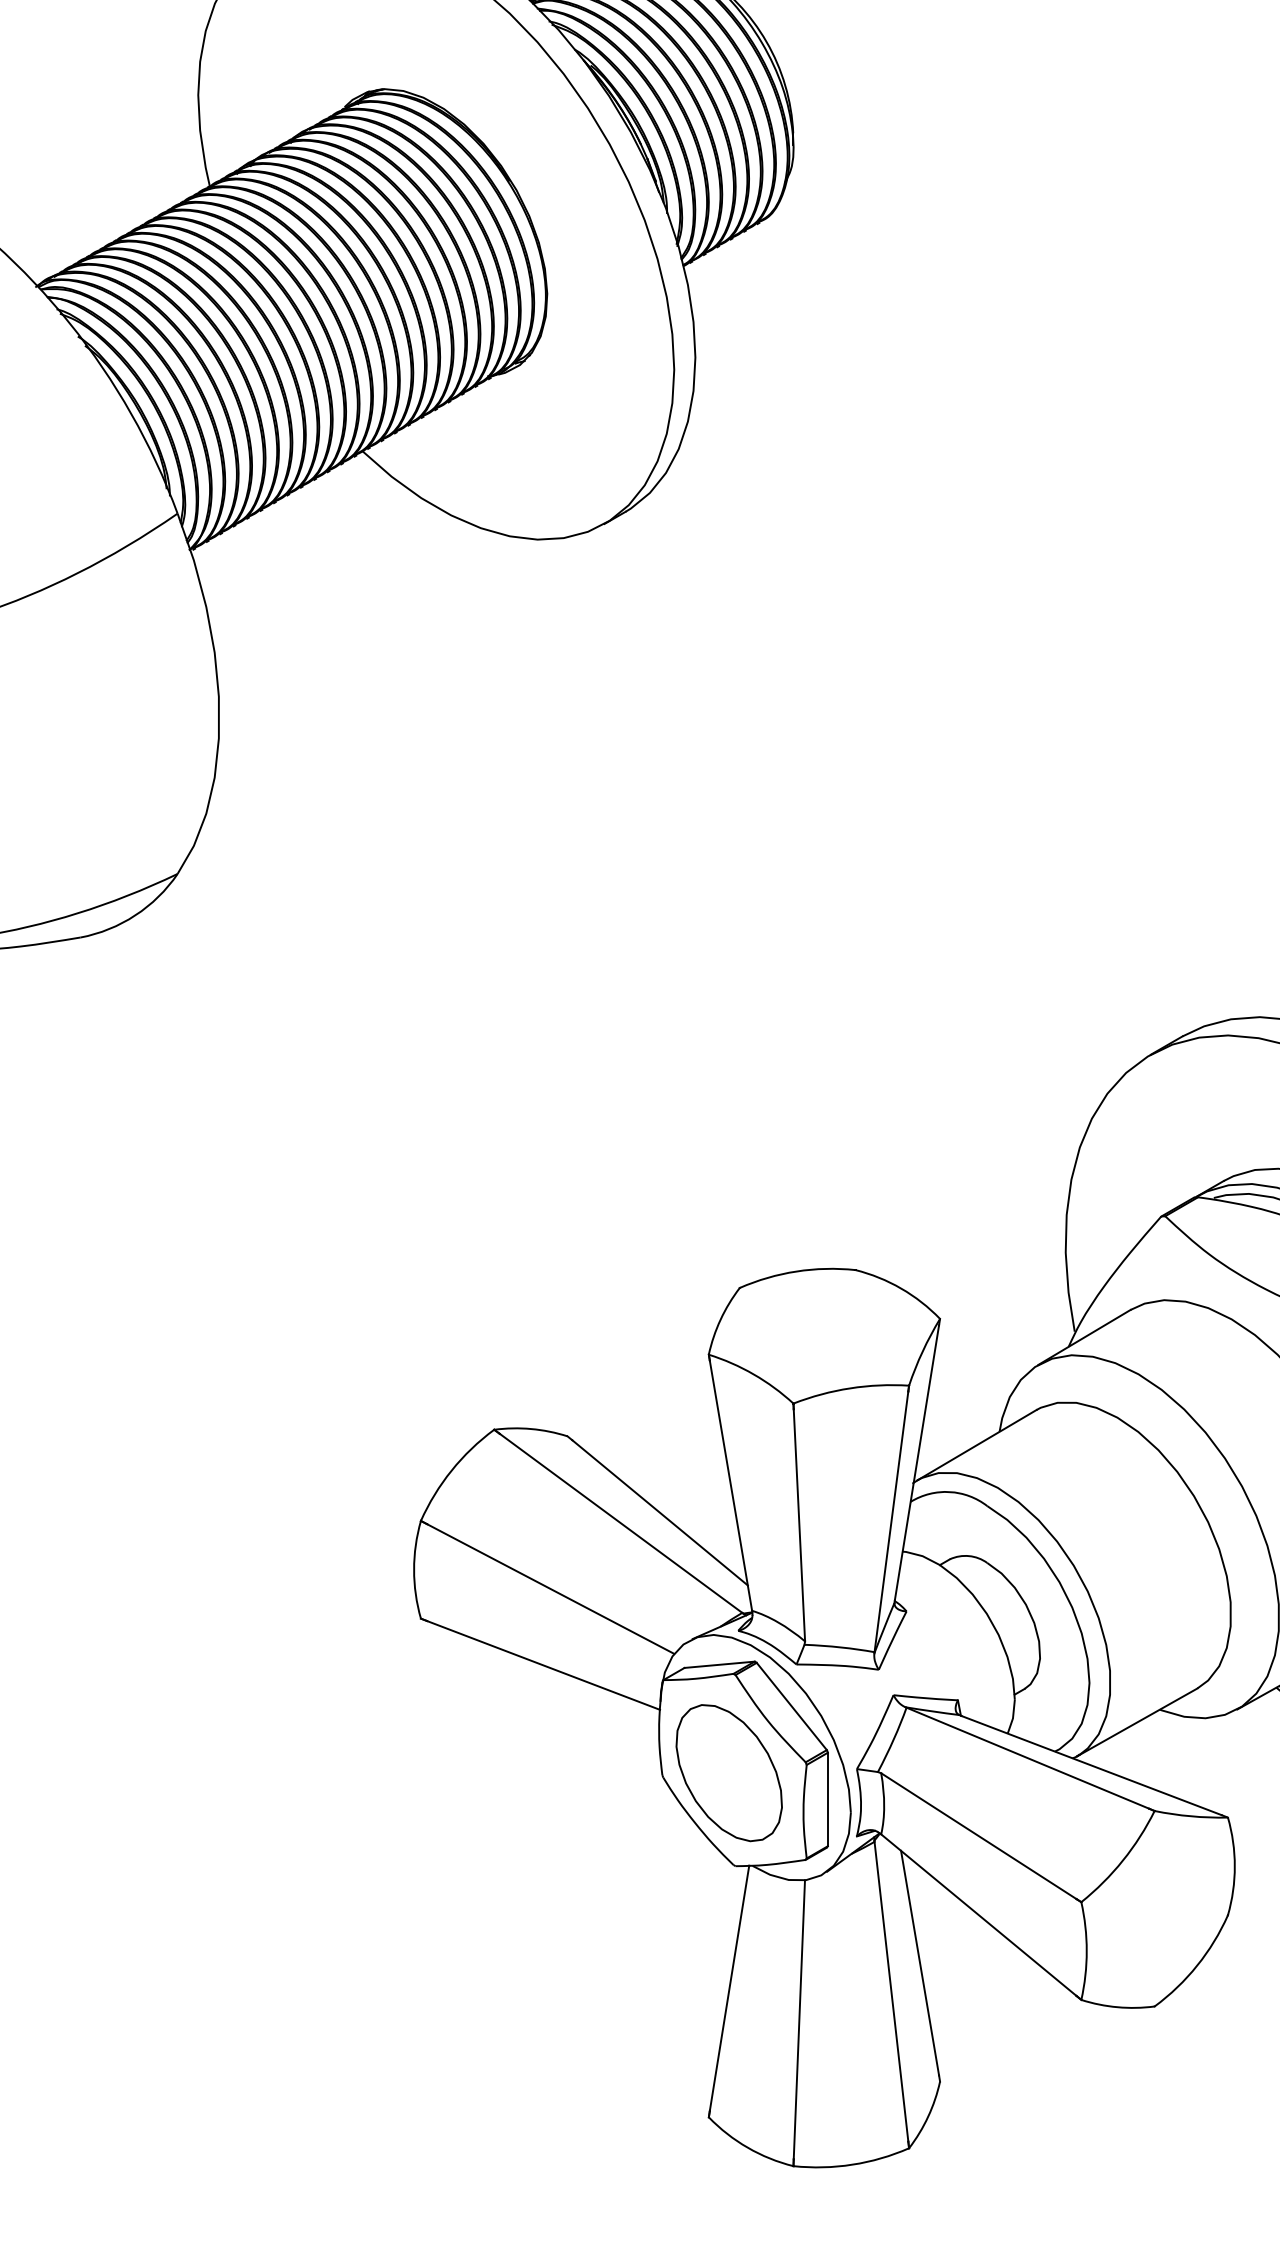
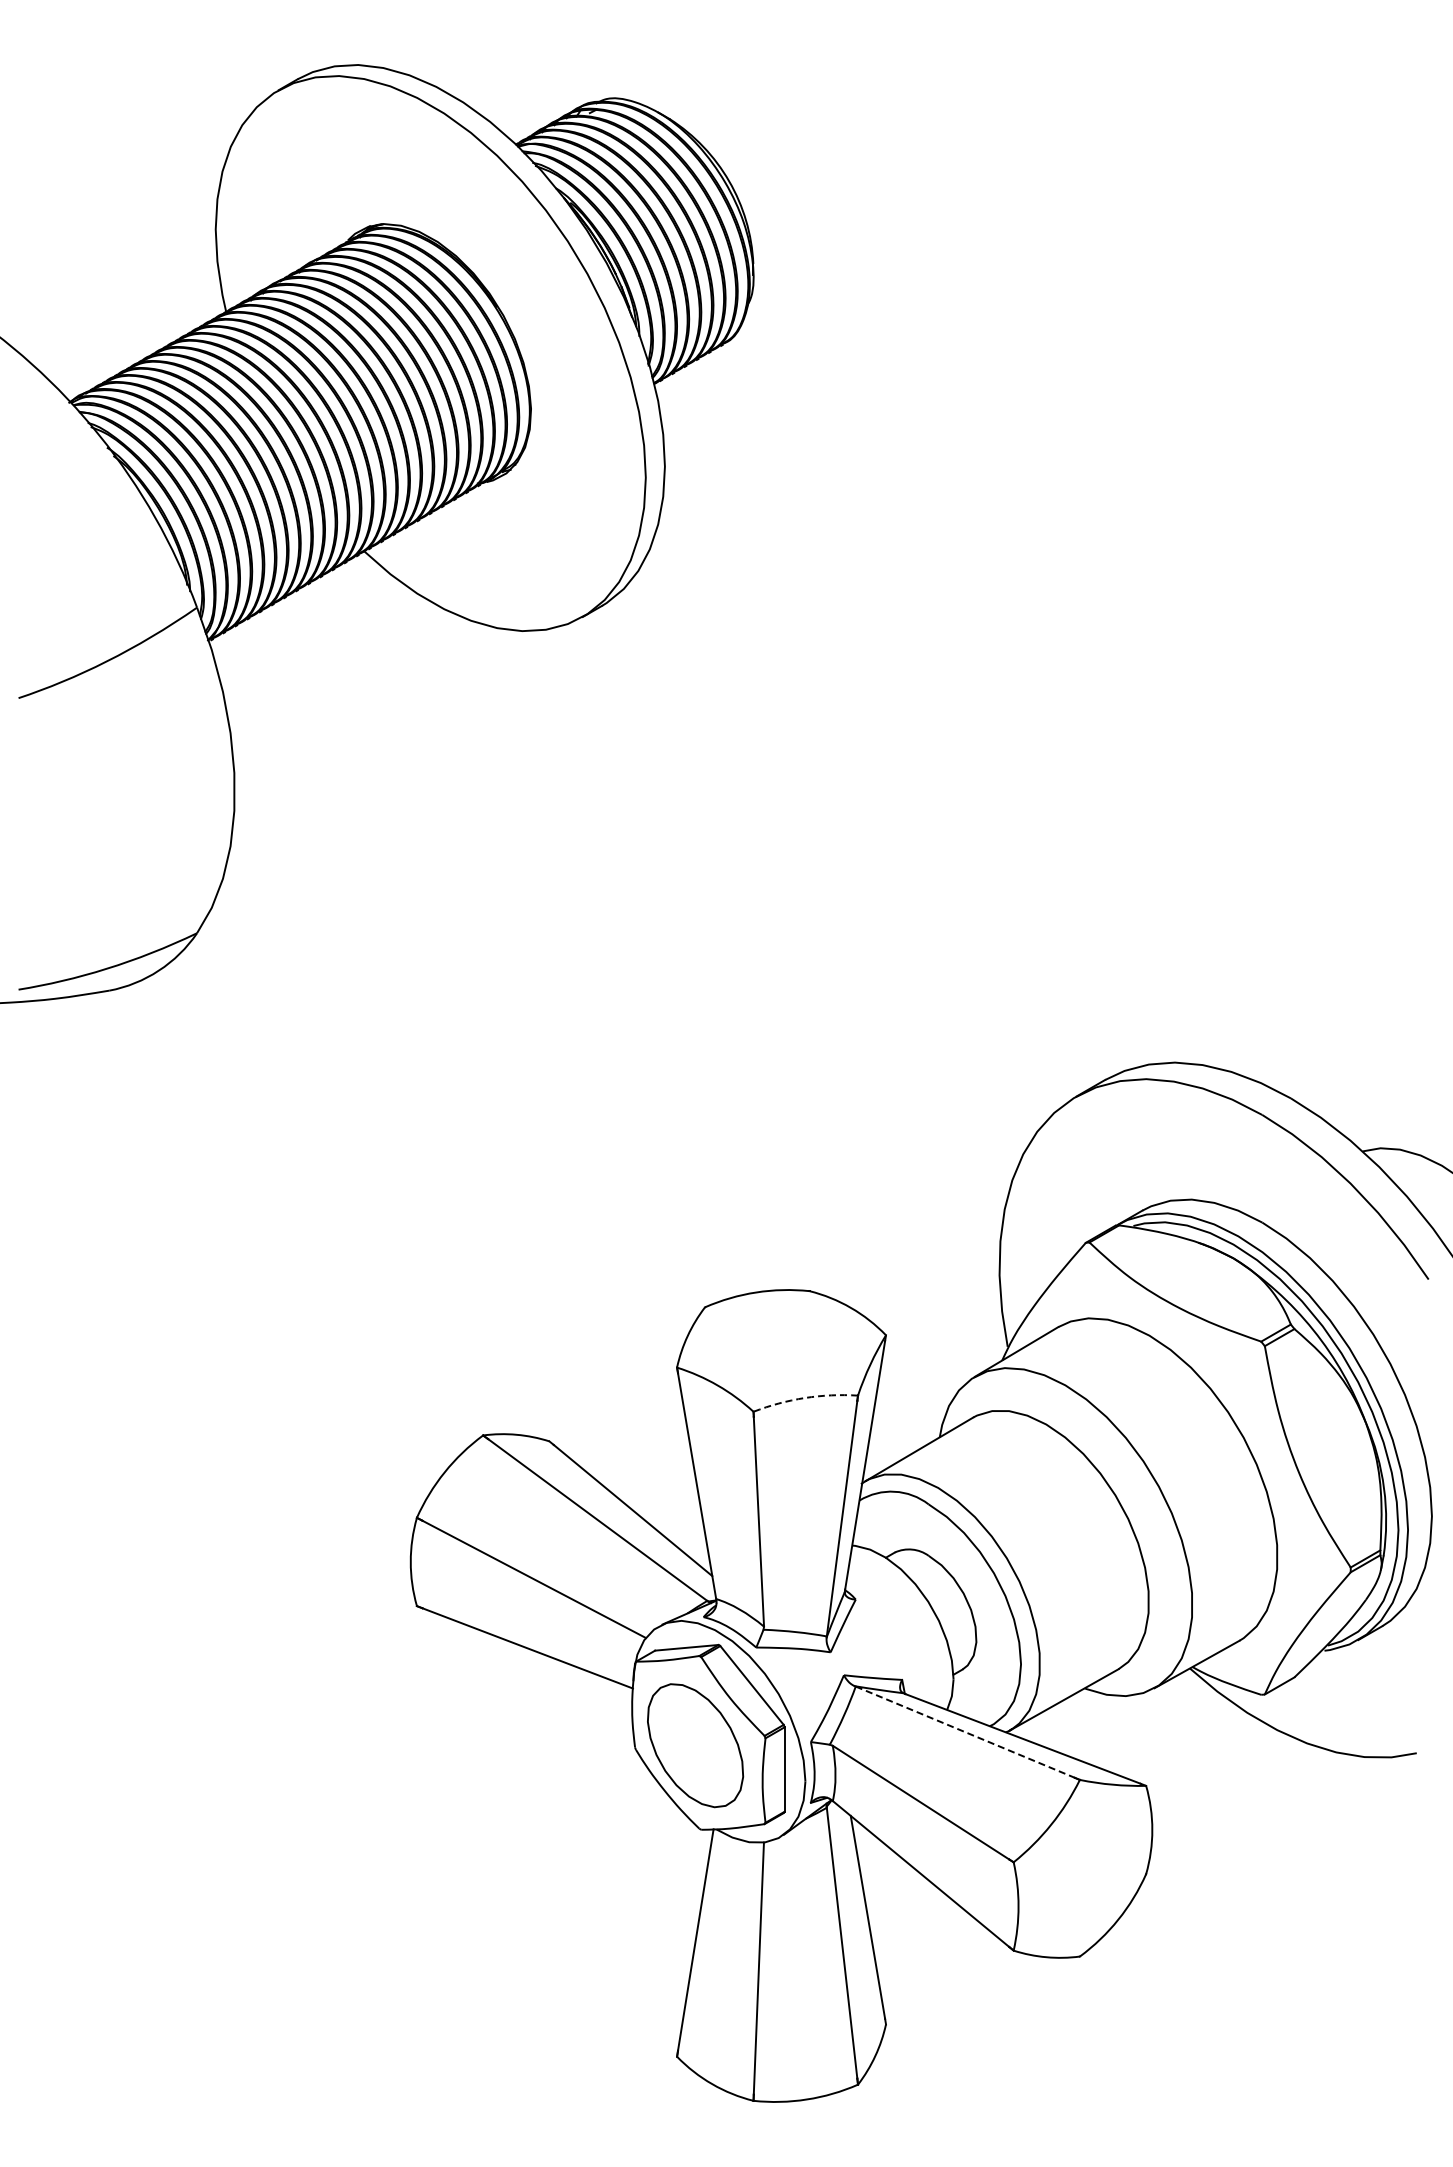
arc: (849, 1388) -> (804, 1398), solid -> dashed
line: (1028, 1758) -> (965, 1732), solid -> dashed

